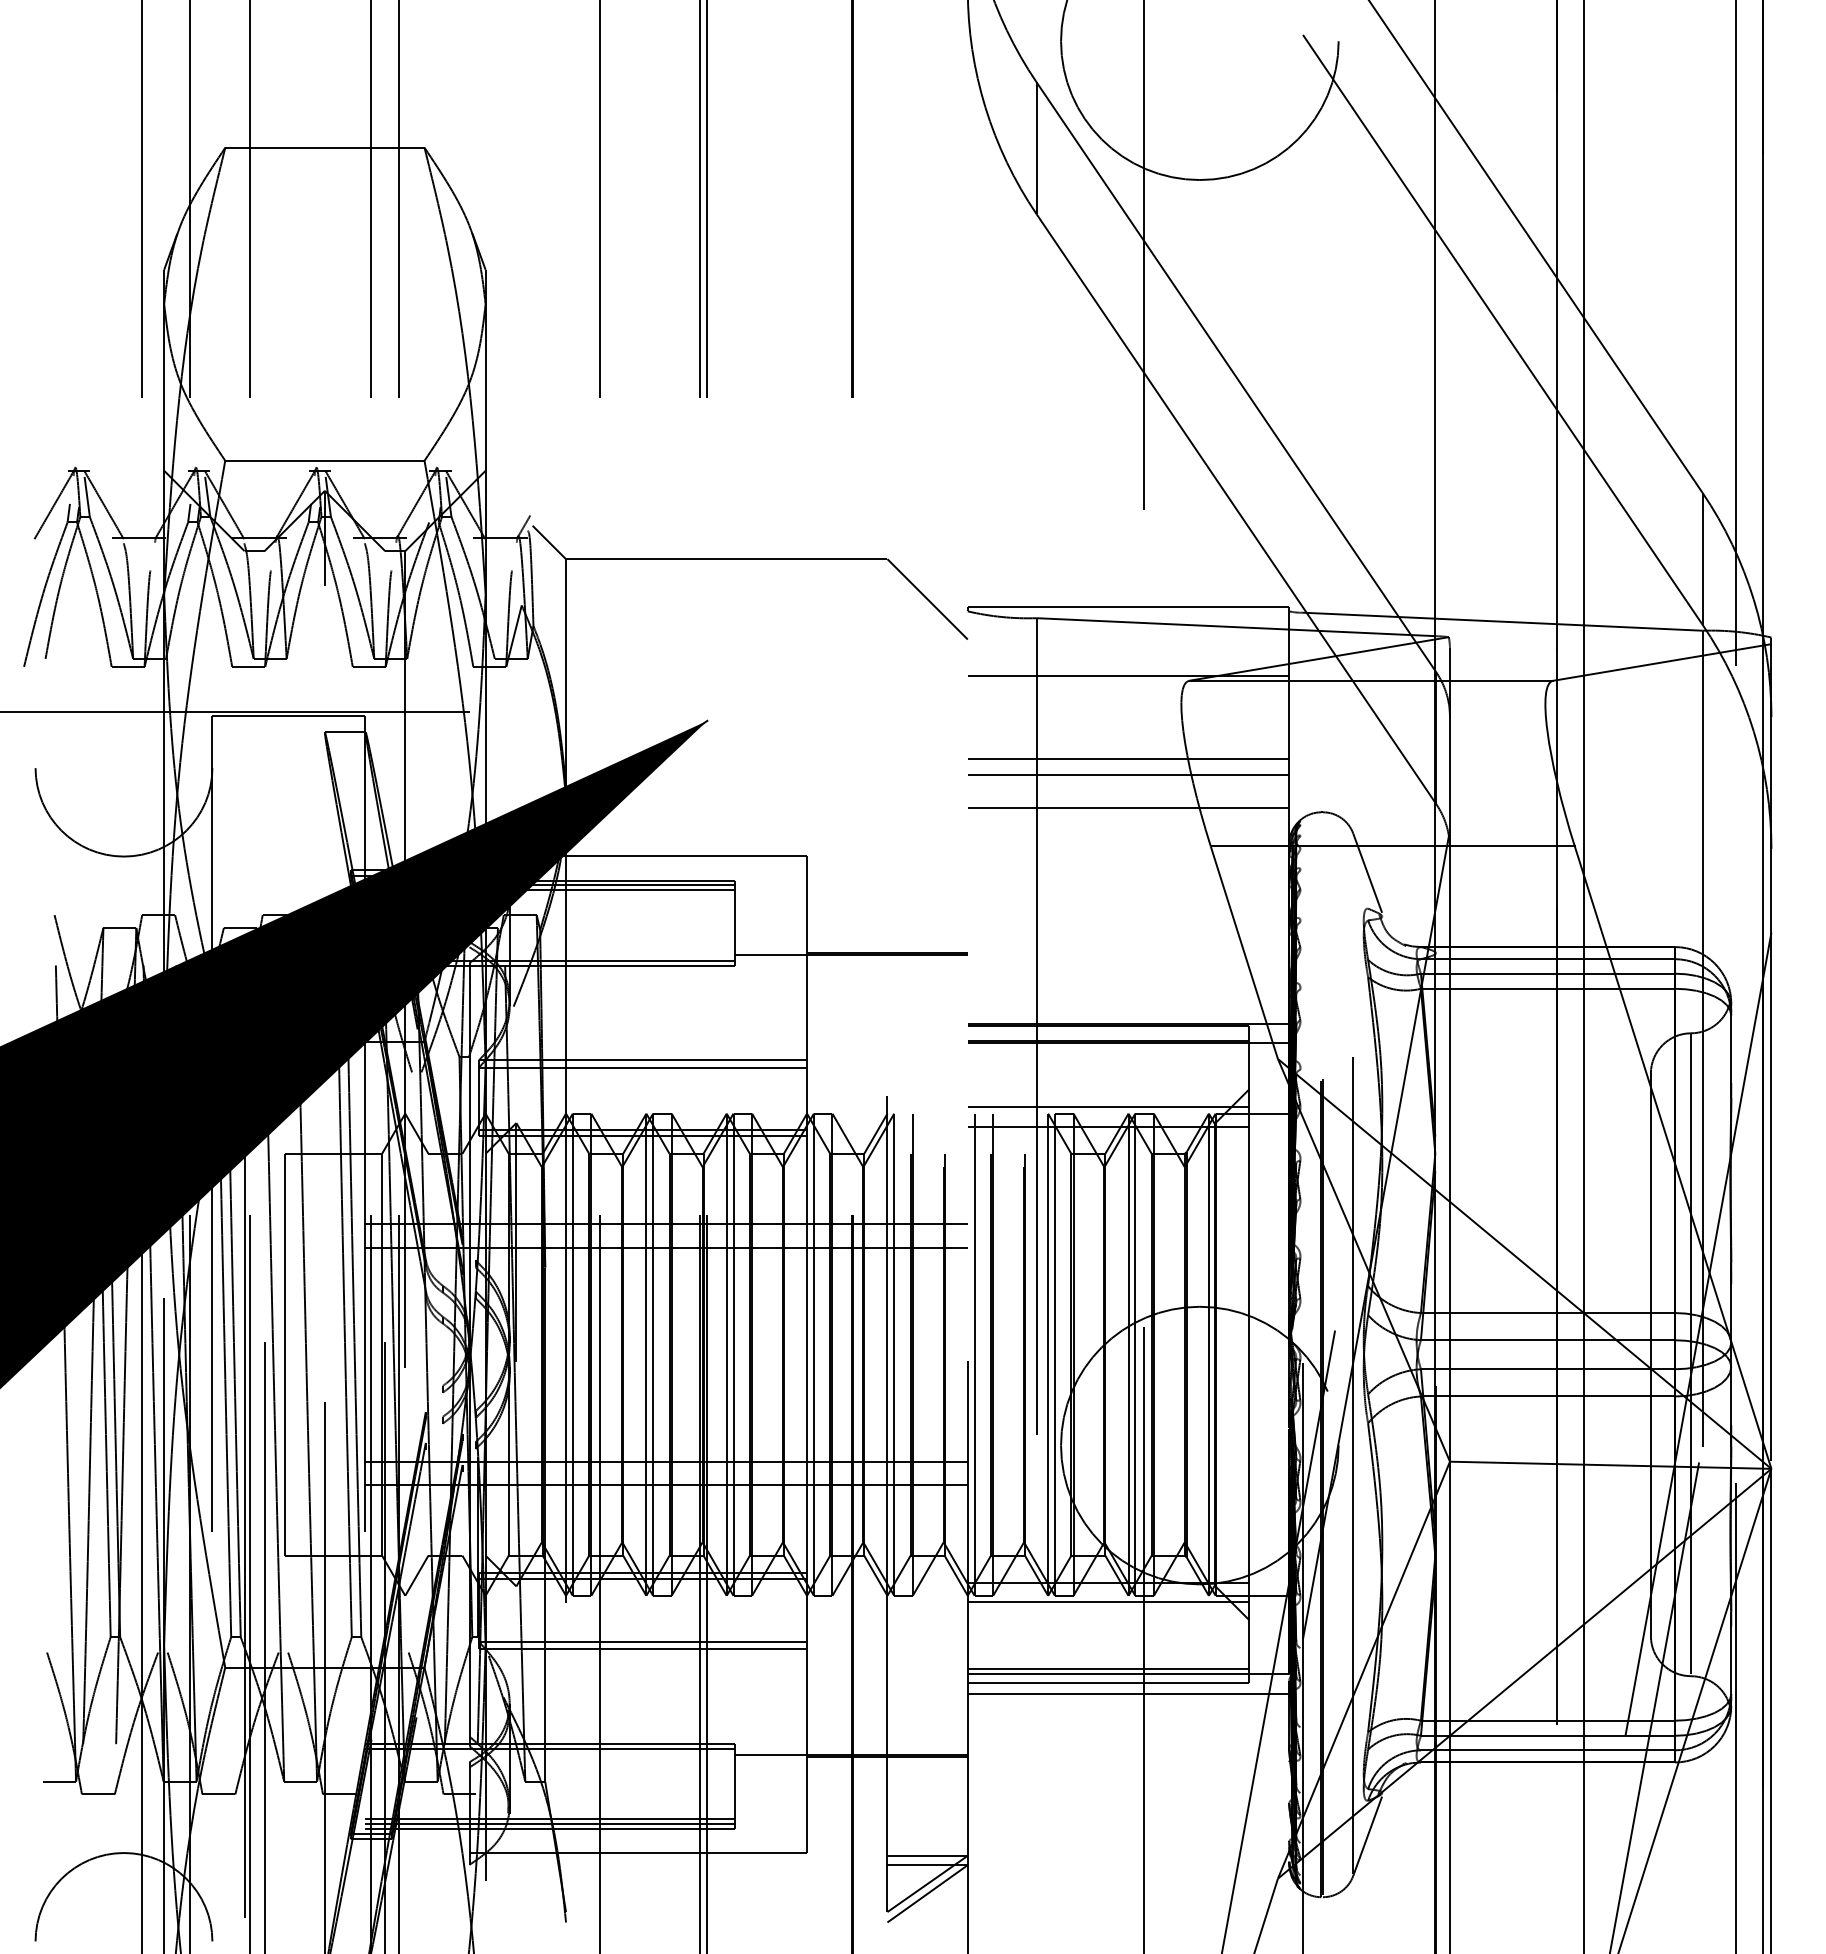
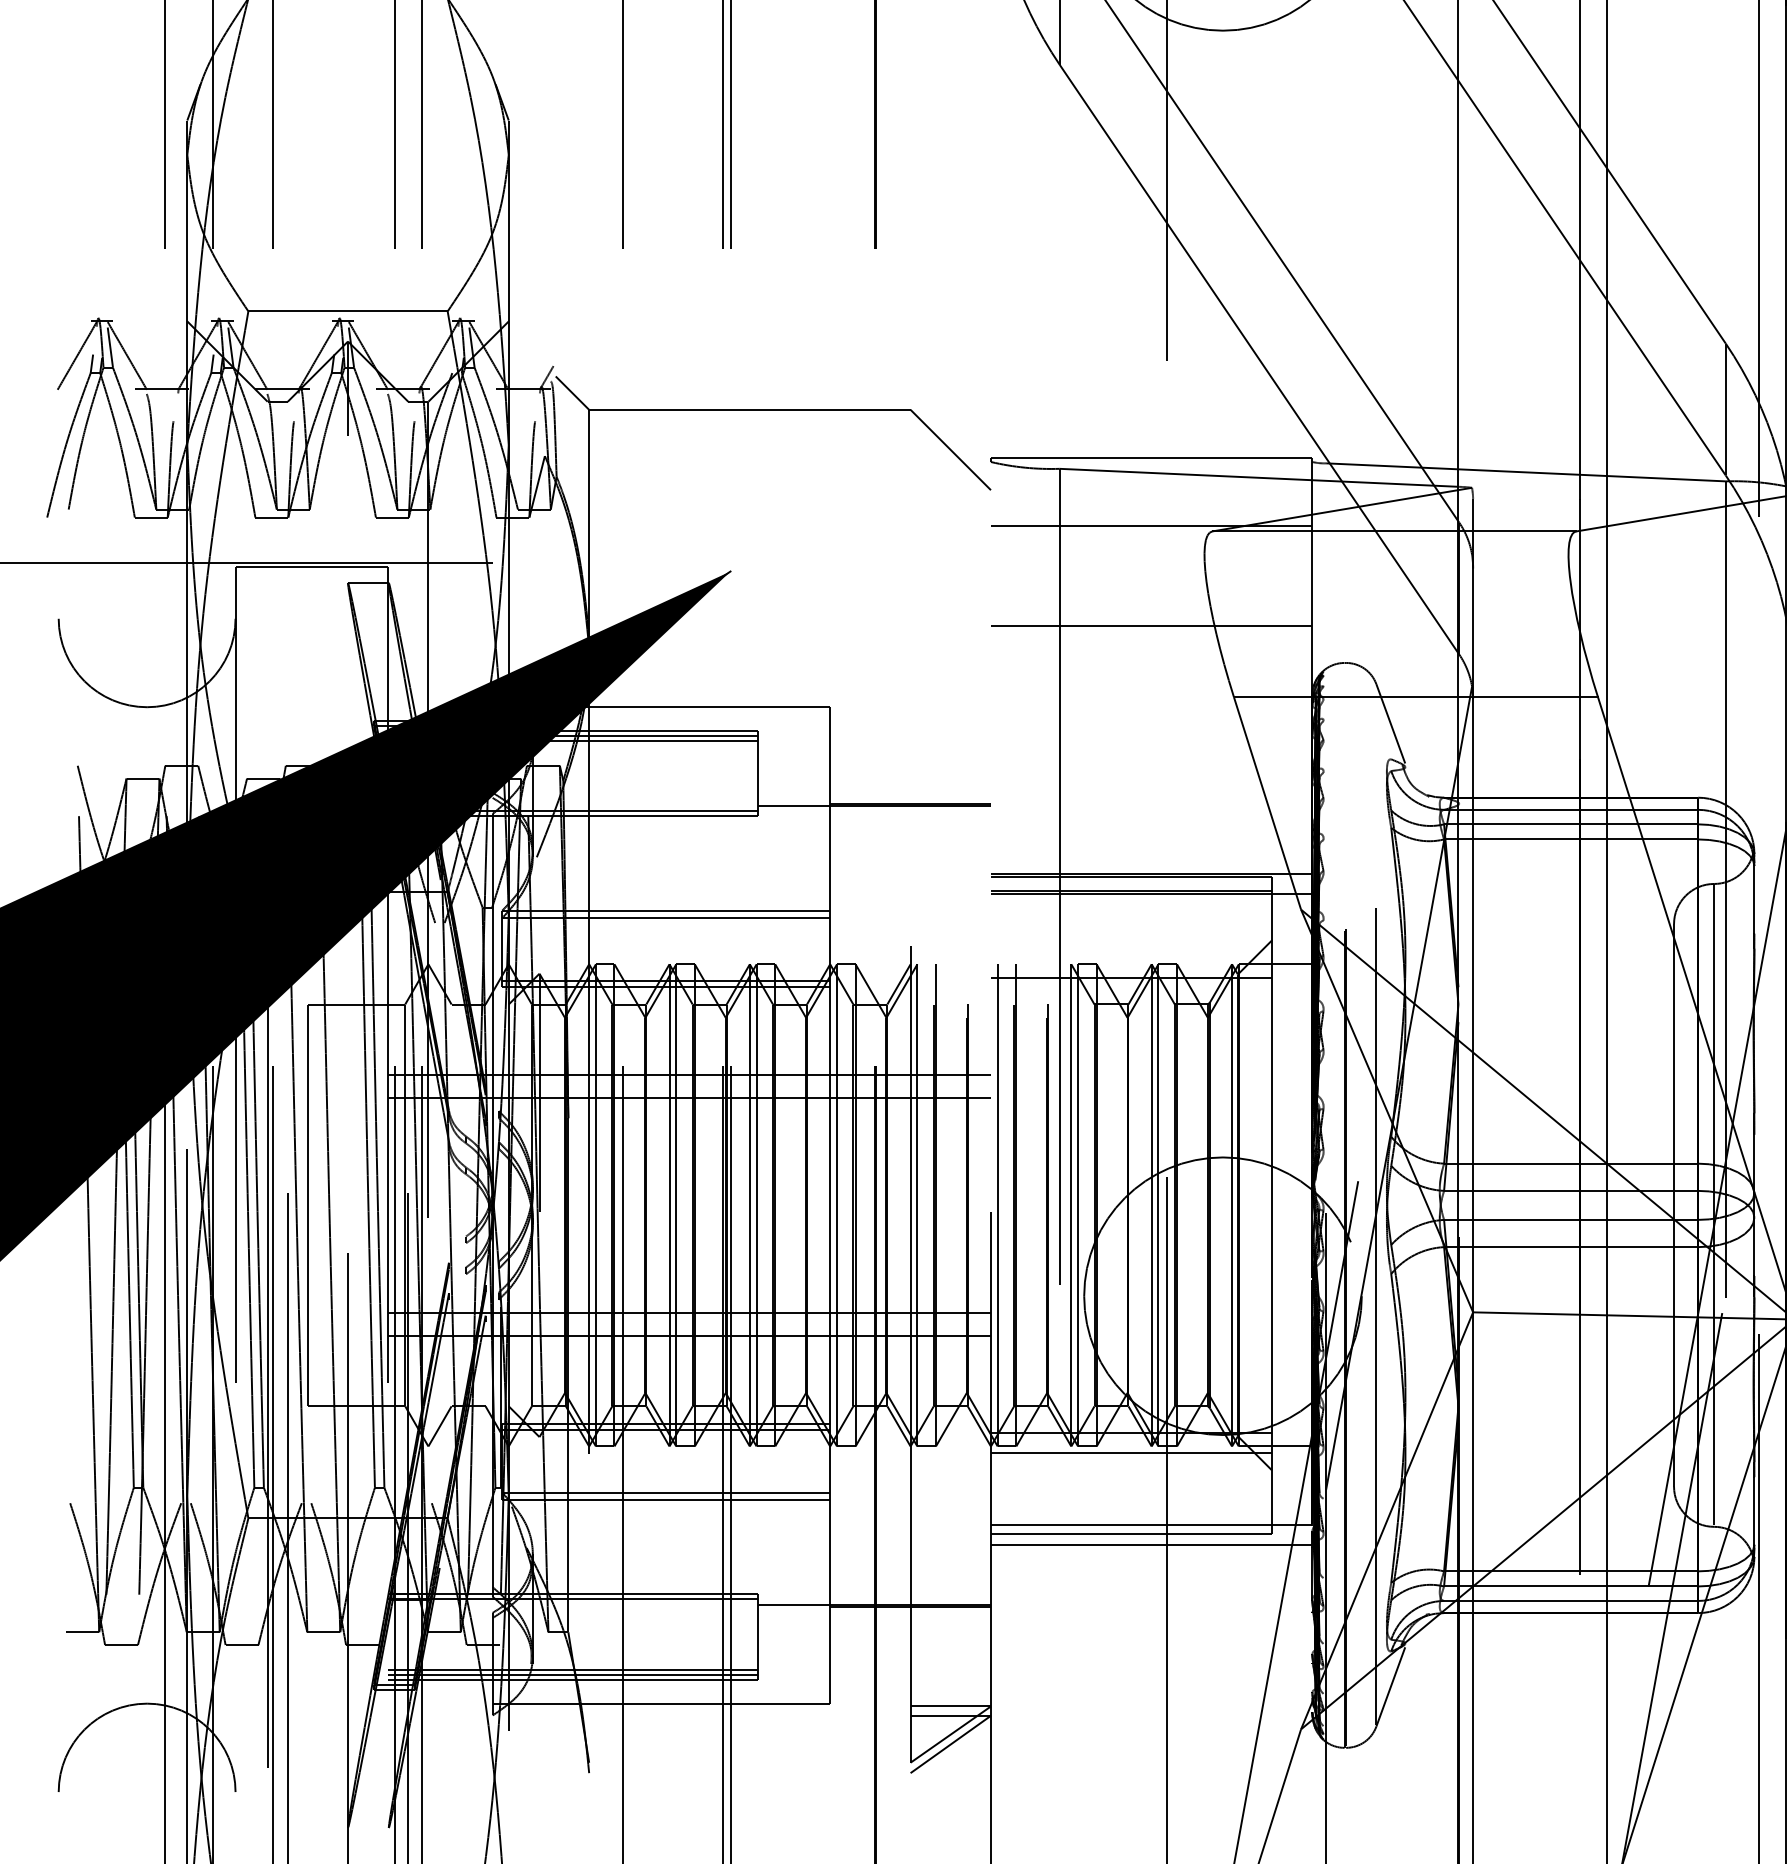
line: (1128, 759) -> (1151, 610), removed
line: (1128, 807) -> (1151, 658), removed
line: (1108, 1107) -> (1131, 958), removed
line: (1108, 1668) -> (1131, 1519), removed

